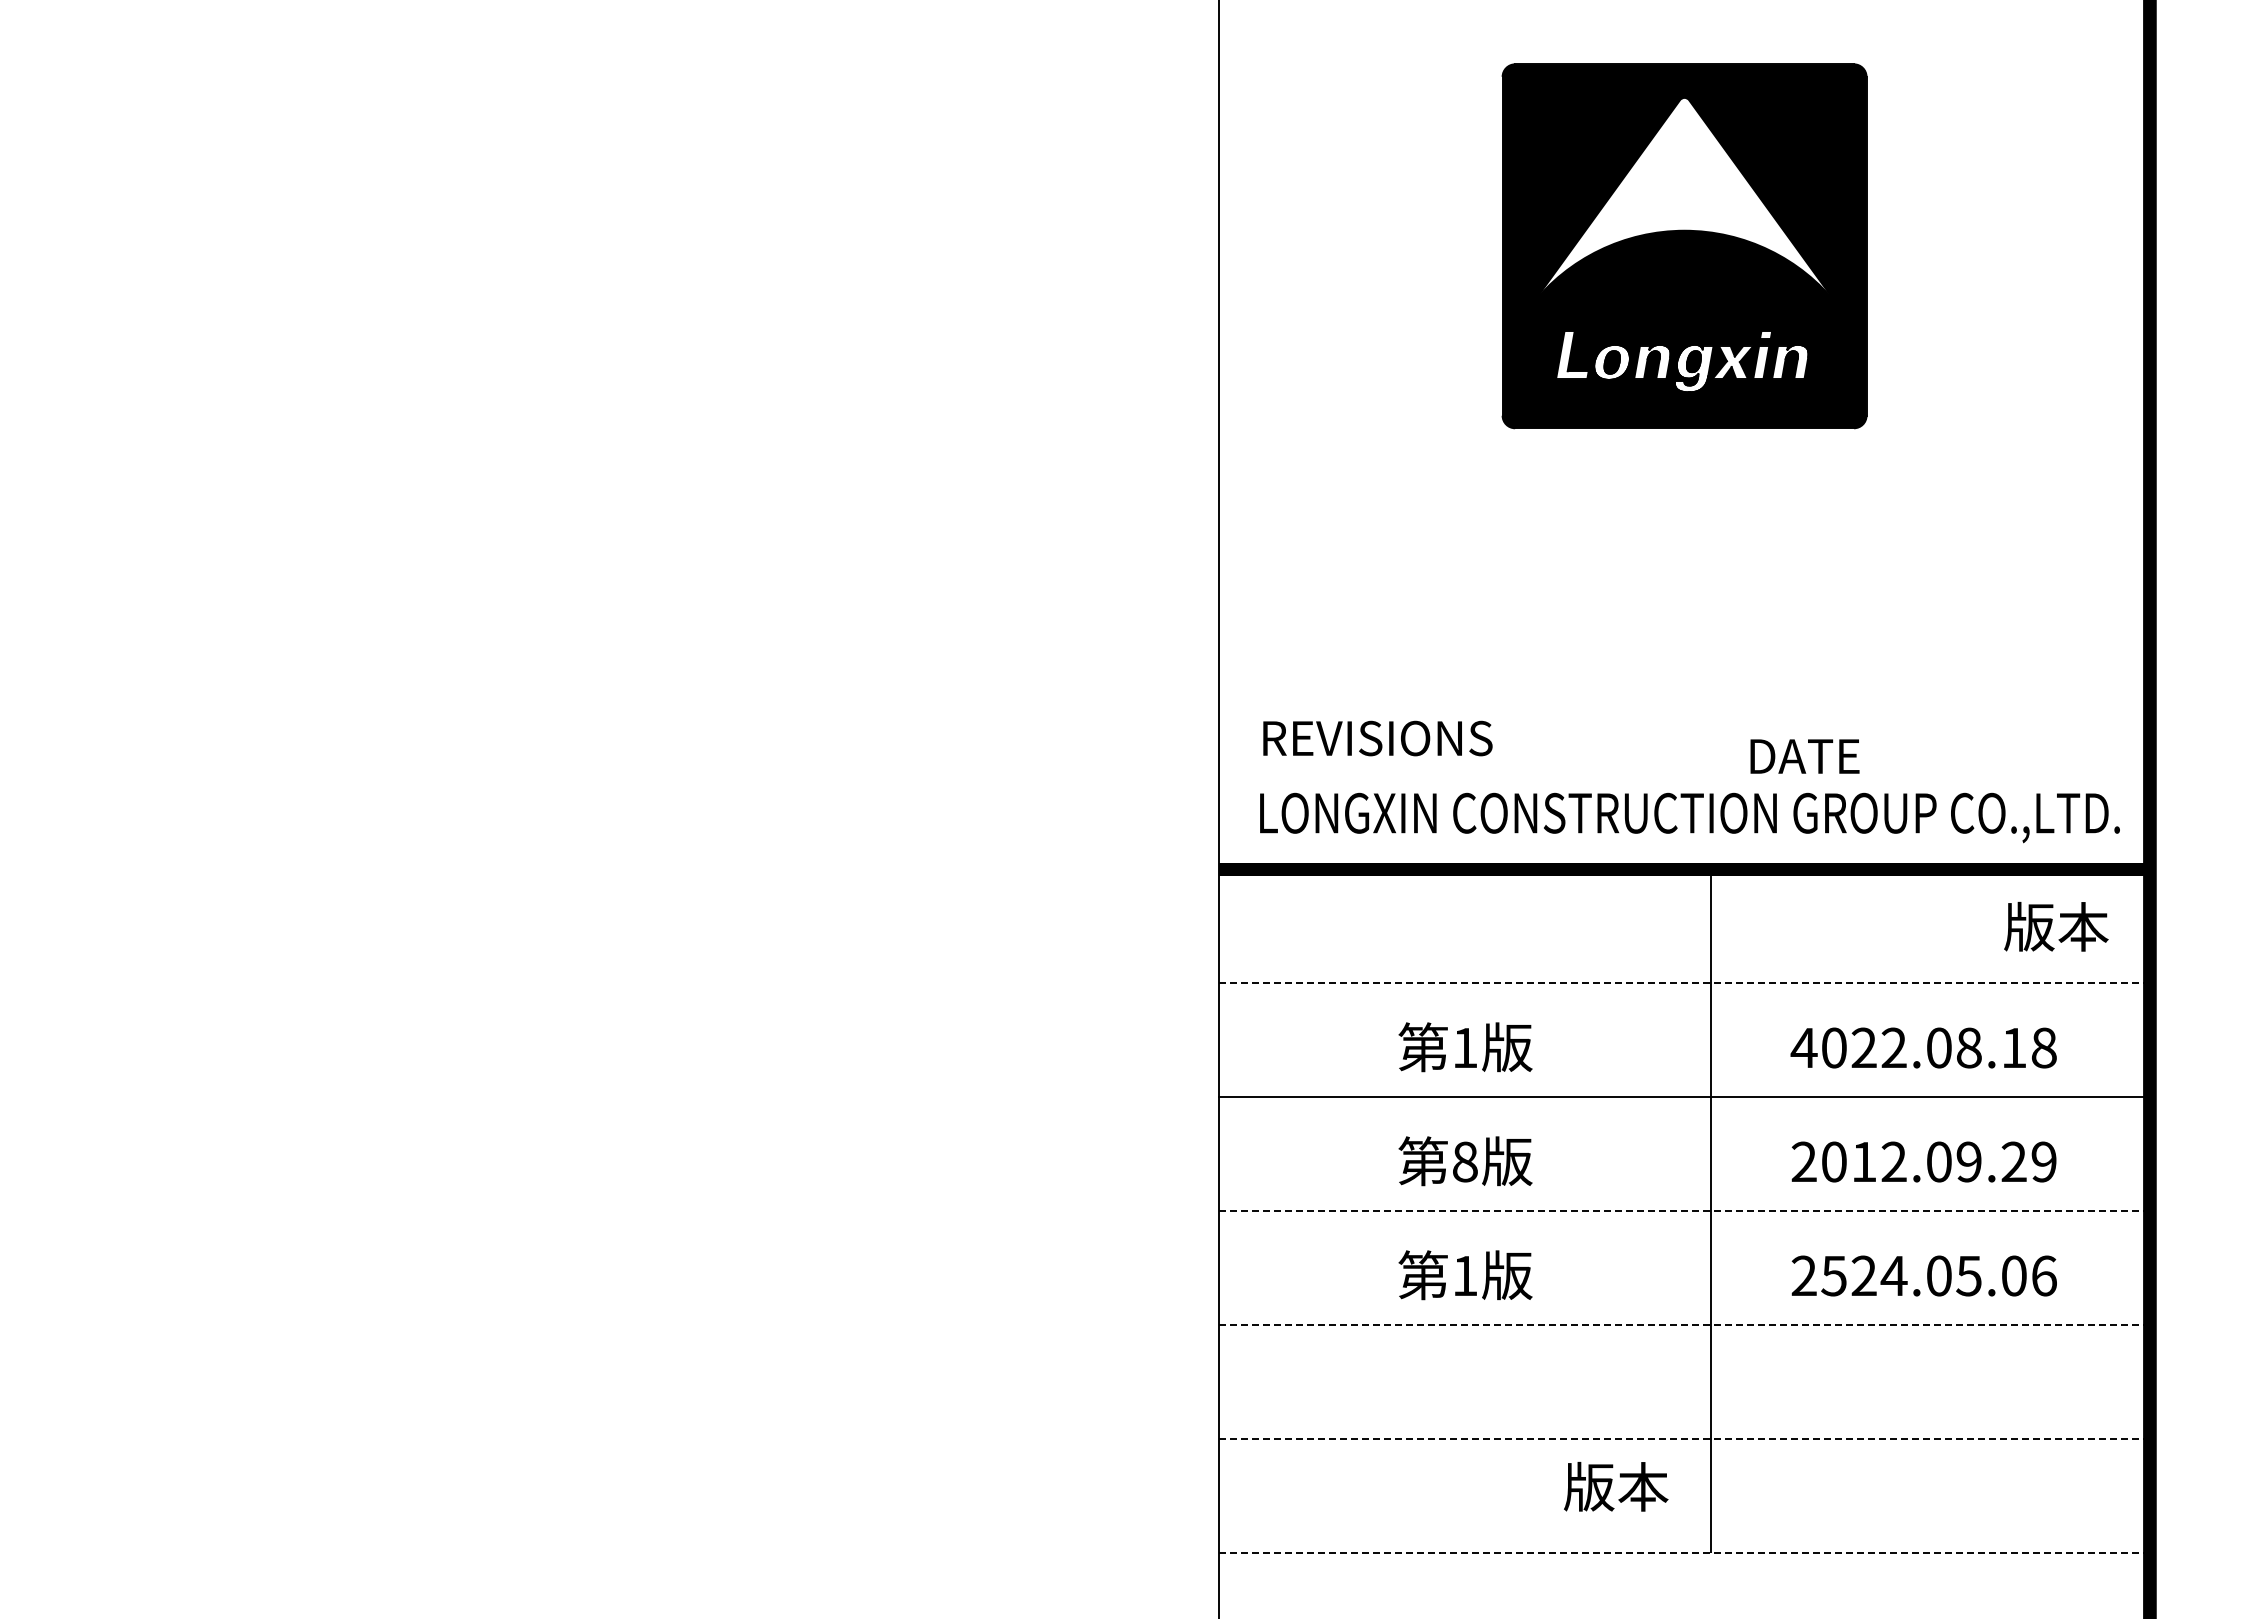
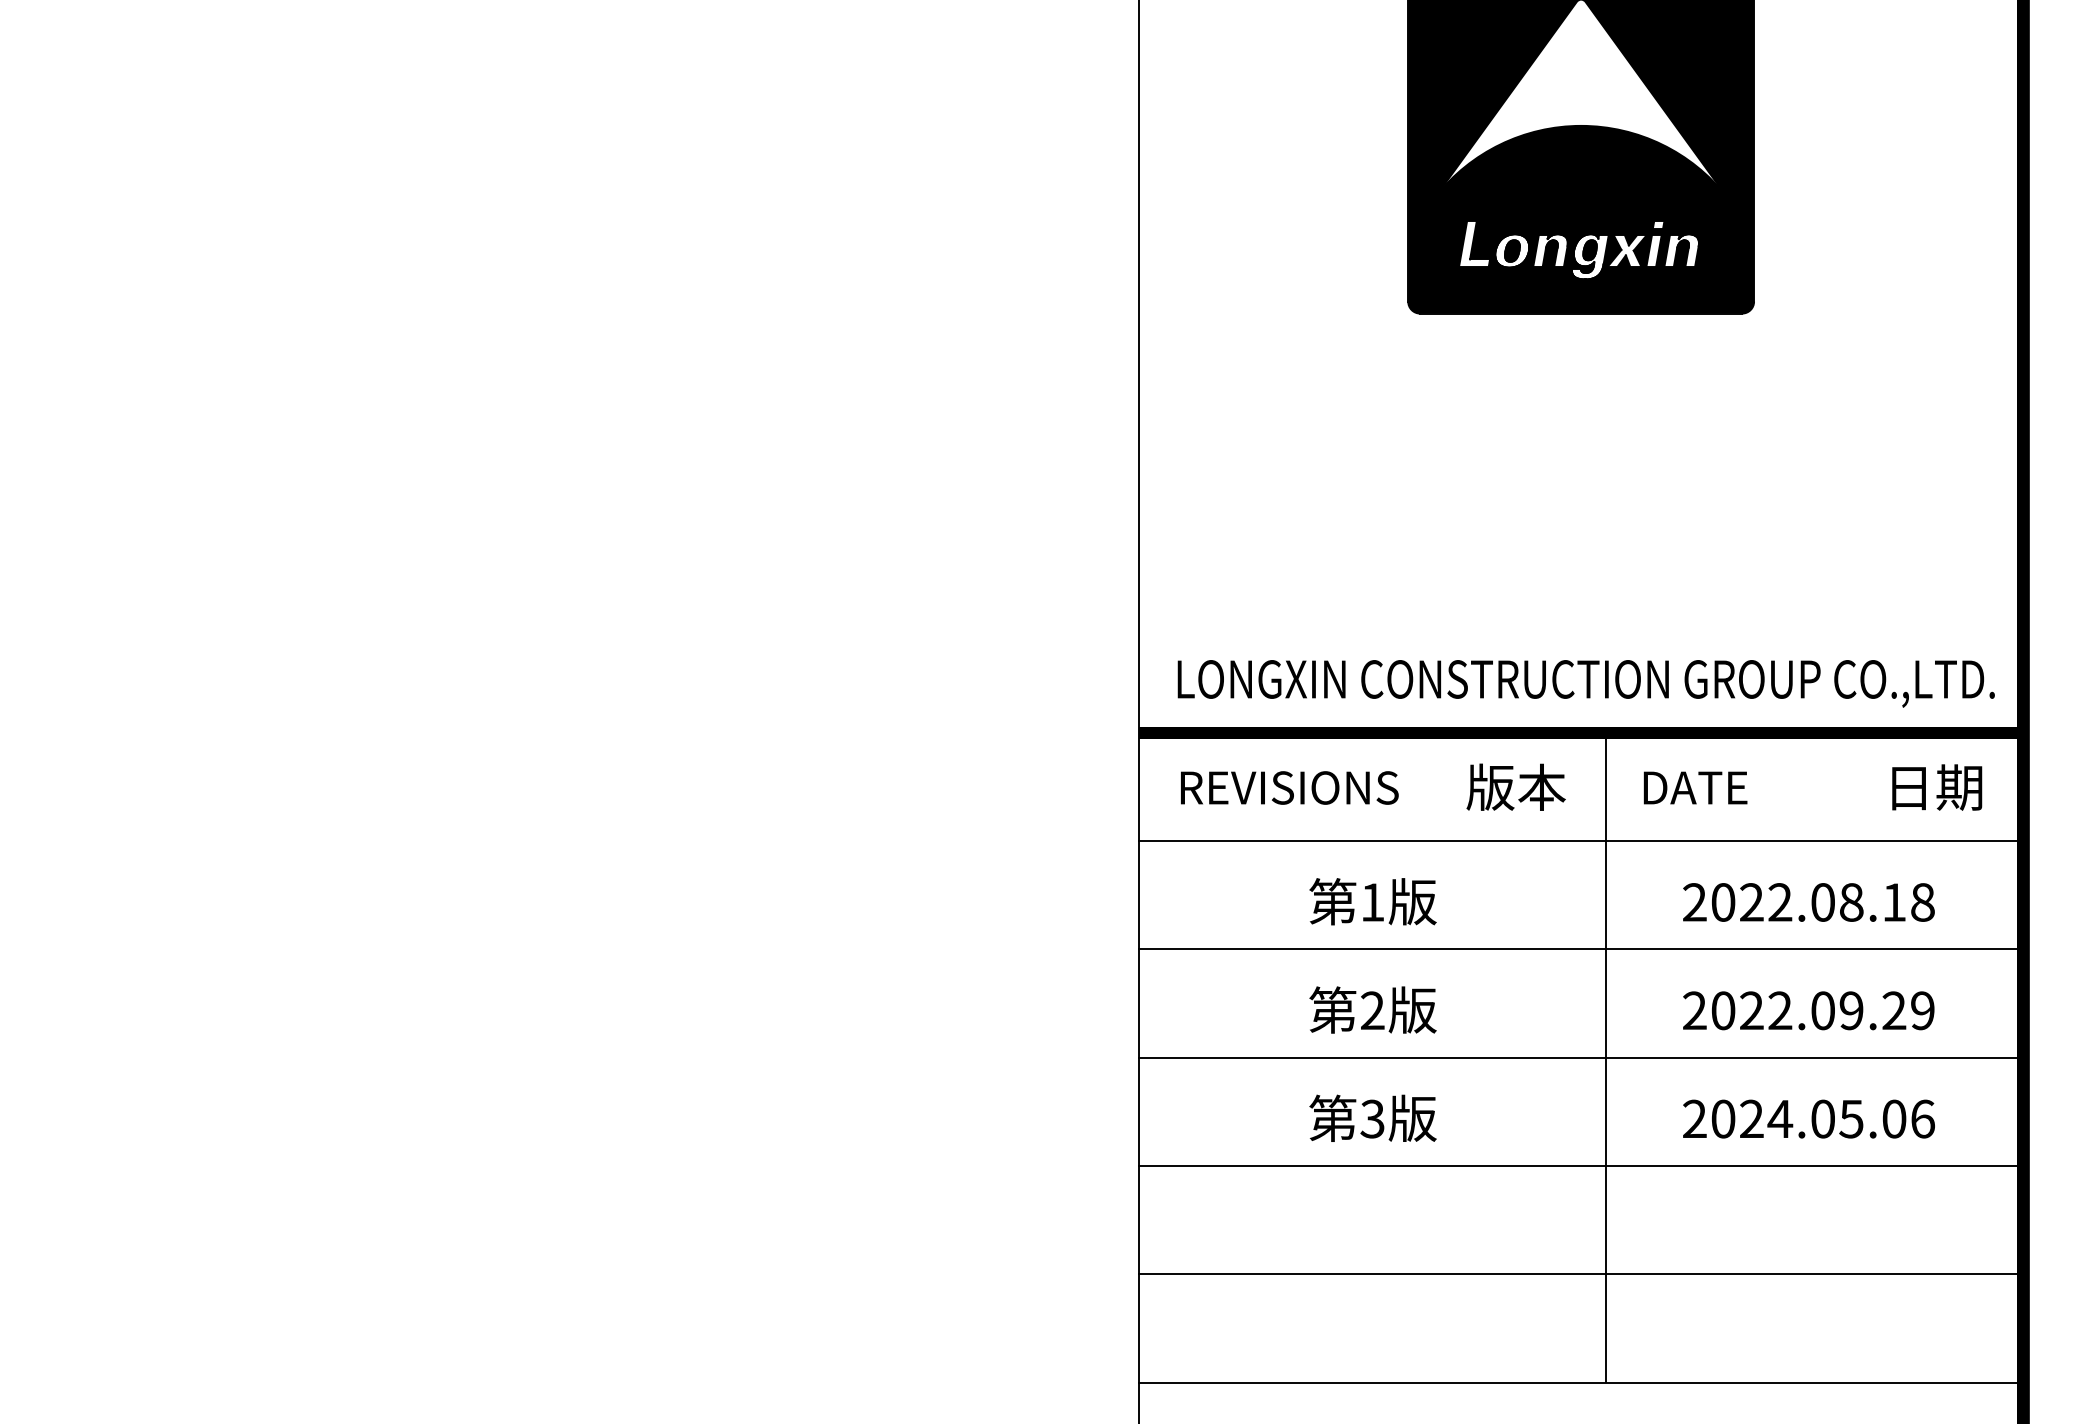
text: (1377, 738) -> (1289, 787), moved
text: (1804, 756) -> (1695, 787), moved
text: (2056, 926) -> (1934, 786), 版本 -> 日期
line: (1685, 983) -> (1582, 841), dashed -> solid
text: (1803, 1047) -> (1694, 901), 4022.08.18 -> 2022.08.18
text: (1464, 1161) -> (1372, 1010), 8 -> 2
text: (1863, 1161) -> (1751, 1010), 2012.09.29 -> 2022.09.29
line: (1685, 1211) -> (1582, 1057), dashed -> solid
text: (1464, 1275) -> (1372, 1118), 1 -> 3
text: (1833, 1275) -> (1722, 1118), 2524.05.06 -> 2024.05.06
line: (1685, 1325) -> (1582, 1166), dashed -> solid
line: (1685, 1439) -> (1582, 1274), dashed -> solid
text: (1616, 1486) -> (1516, 786), moved
line: (1685, 1553) -> (1582, 1382), dashed -> solid

